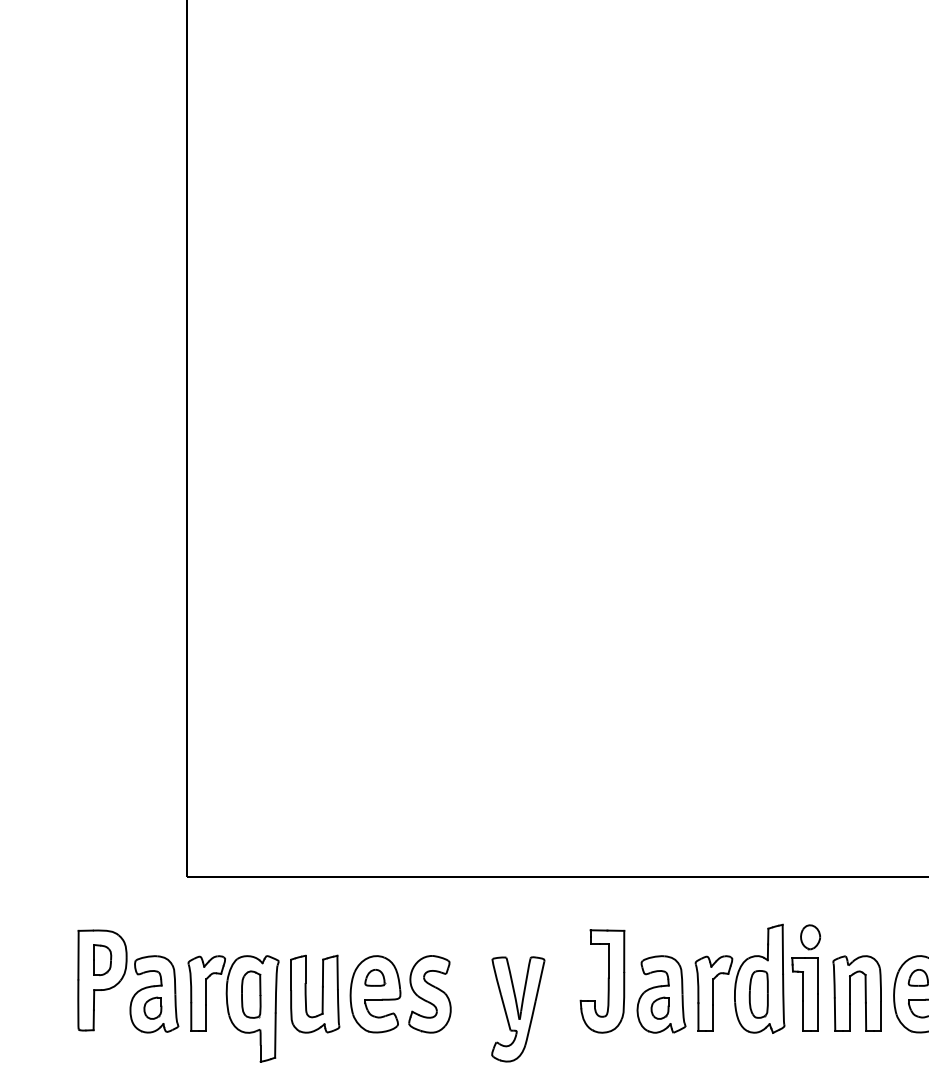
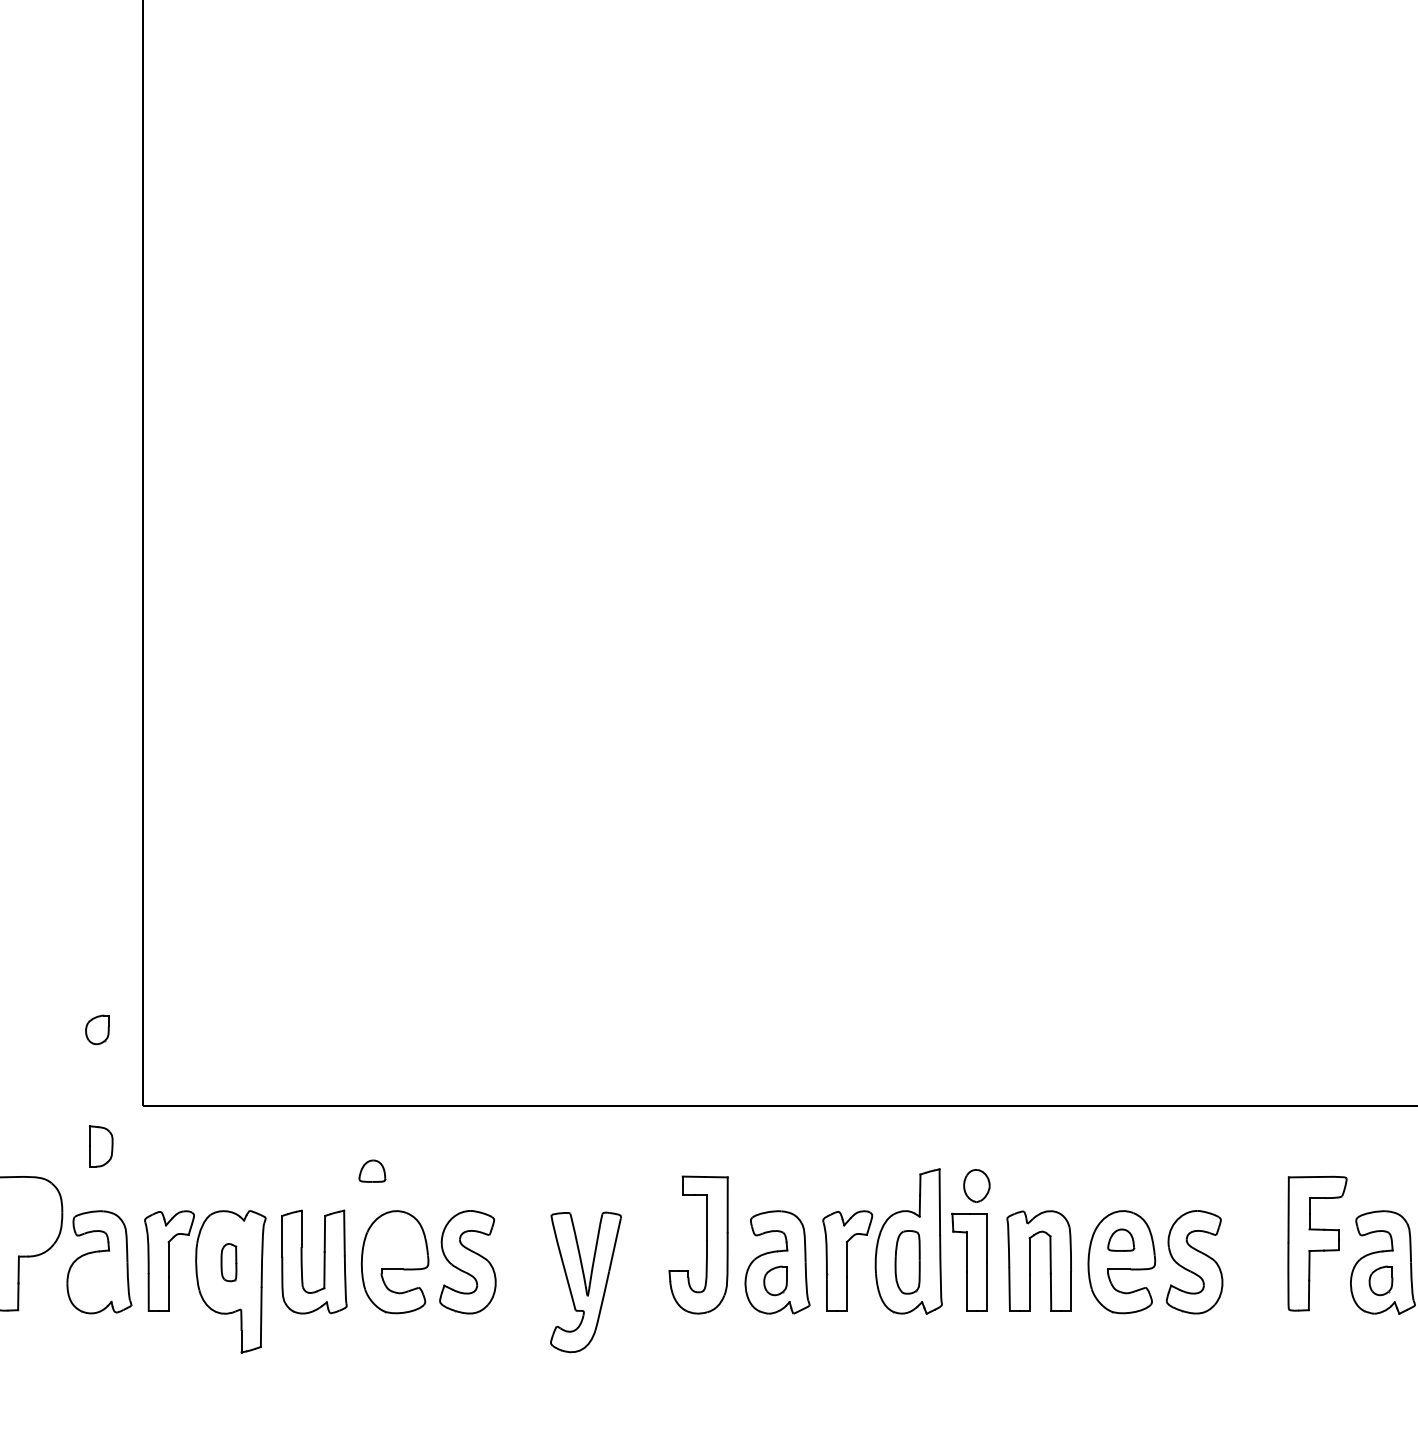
part: (102, 960) -> (100, 1146), moved
part: (375, 977) -> (372, 1170), moved
part: (250, 994) -> (228, 1262), size x0.6
part: (152, 1007) -> (97, 1029), moved

